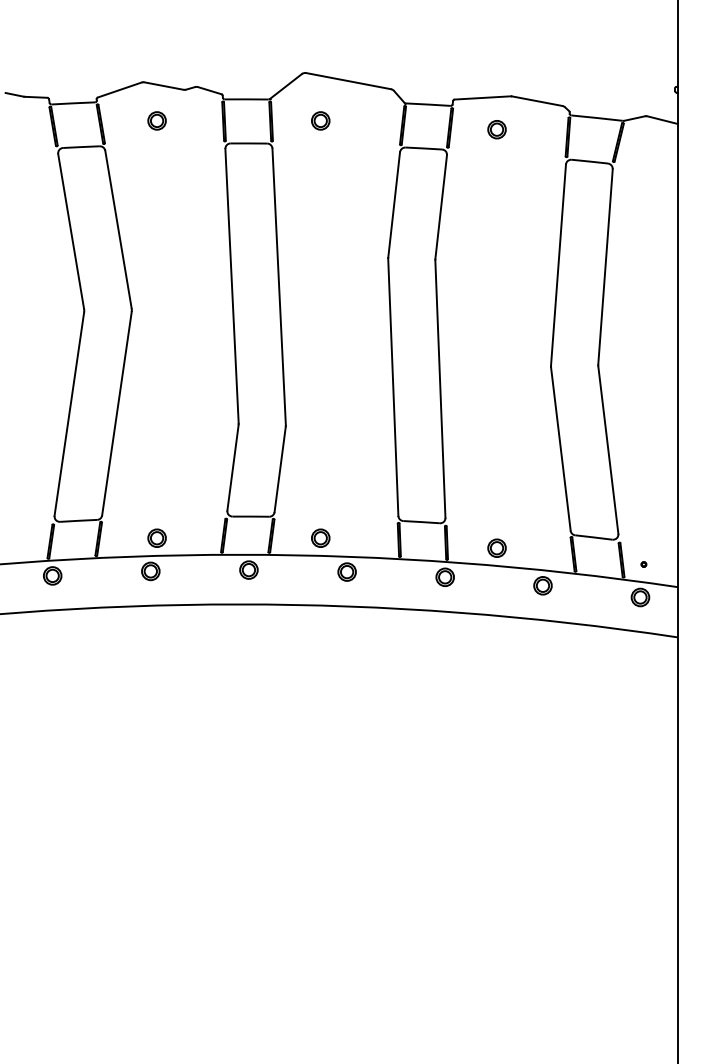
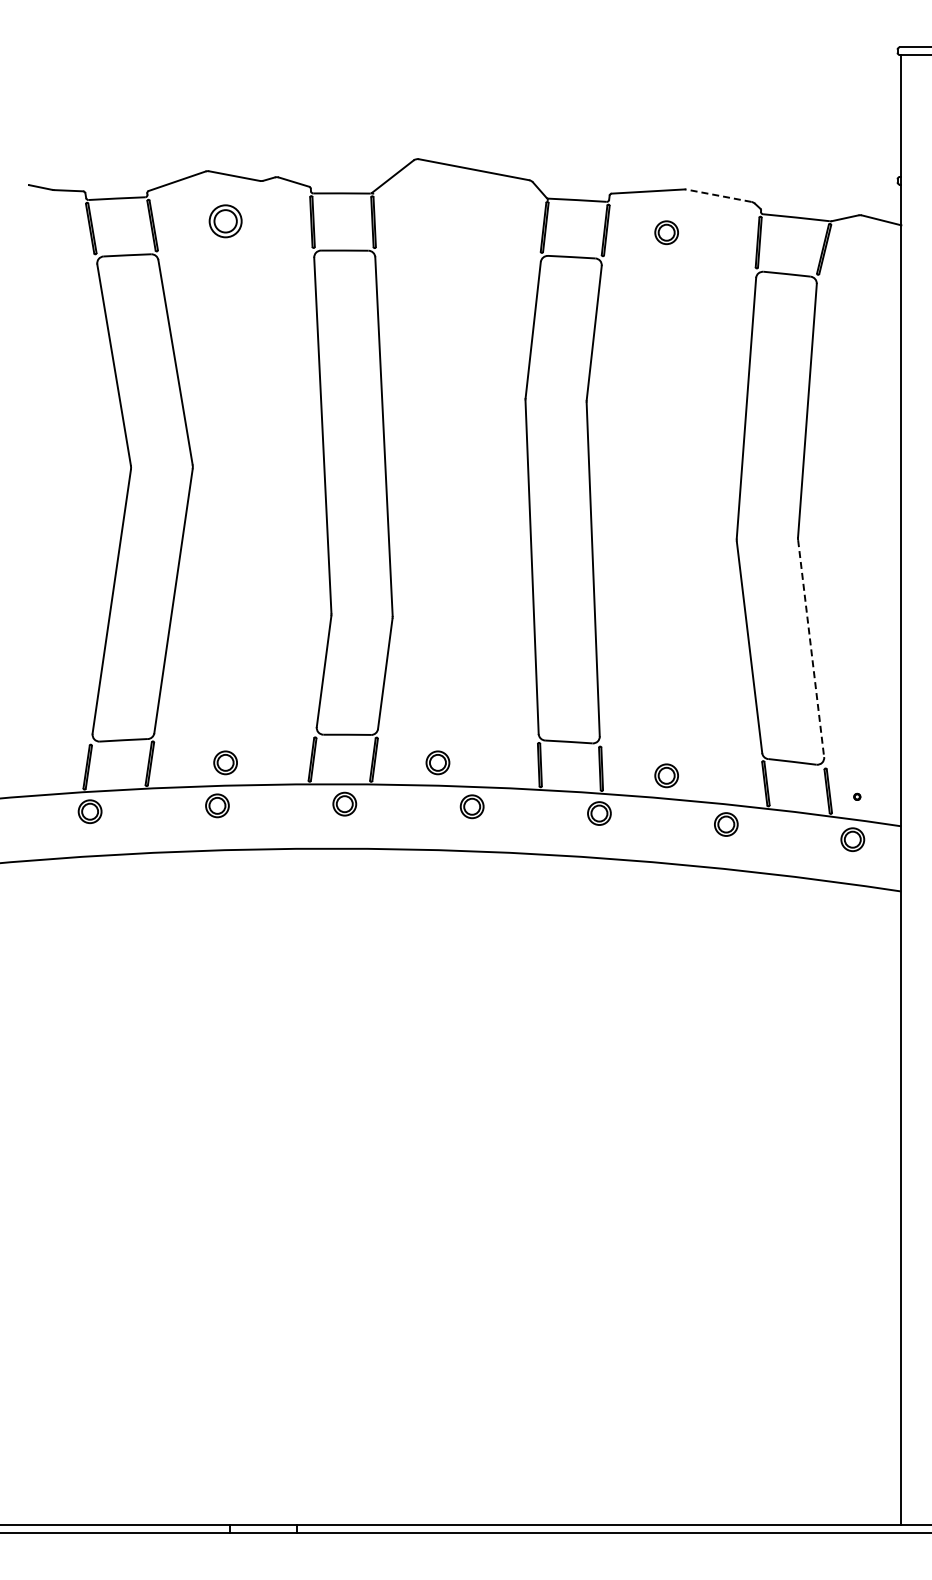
line: (536, 101) -> (718, 195), solid -> dashed
part: (157, 121) -> (225, 221), size x1.4
part: (320, 121) -> (437, 221), removed
line: (608, 450) -> (811, 649), solid -> dashed

